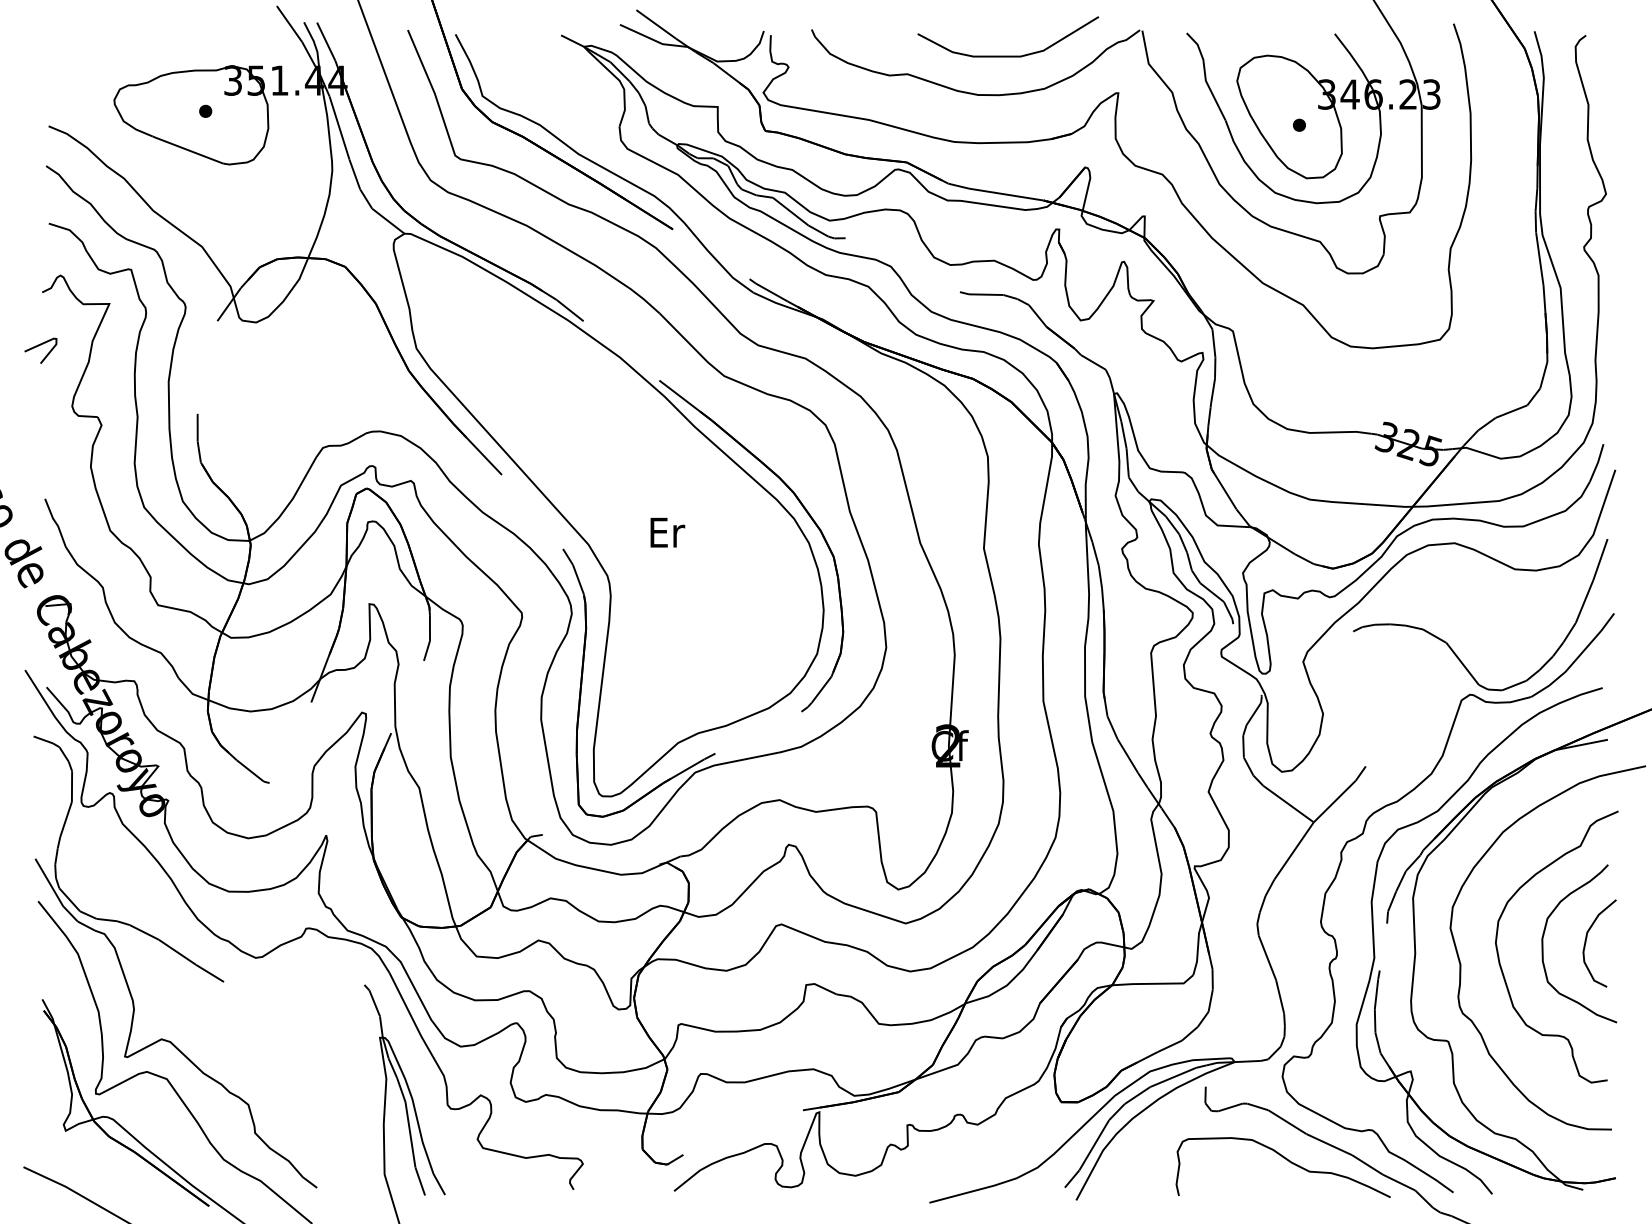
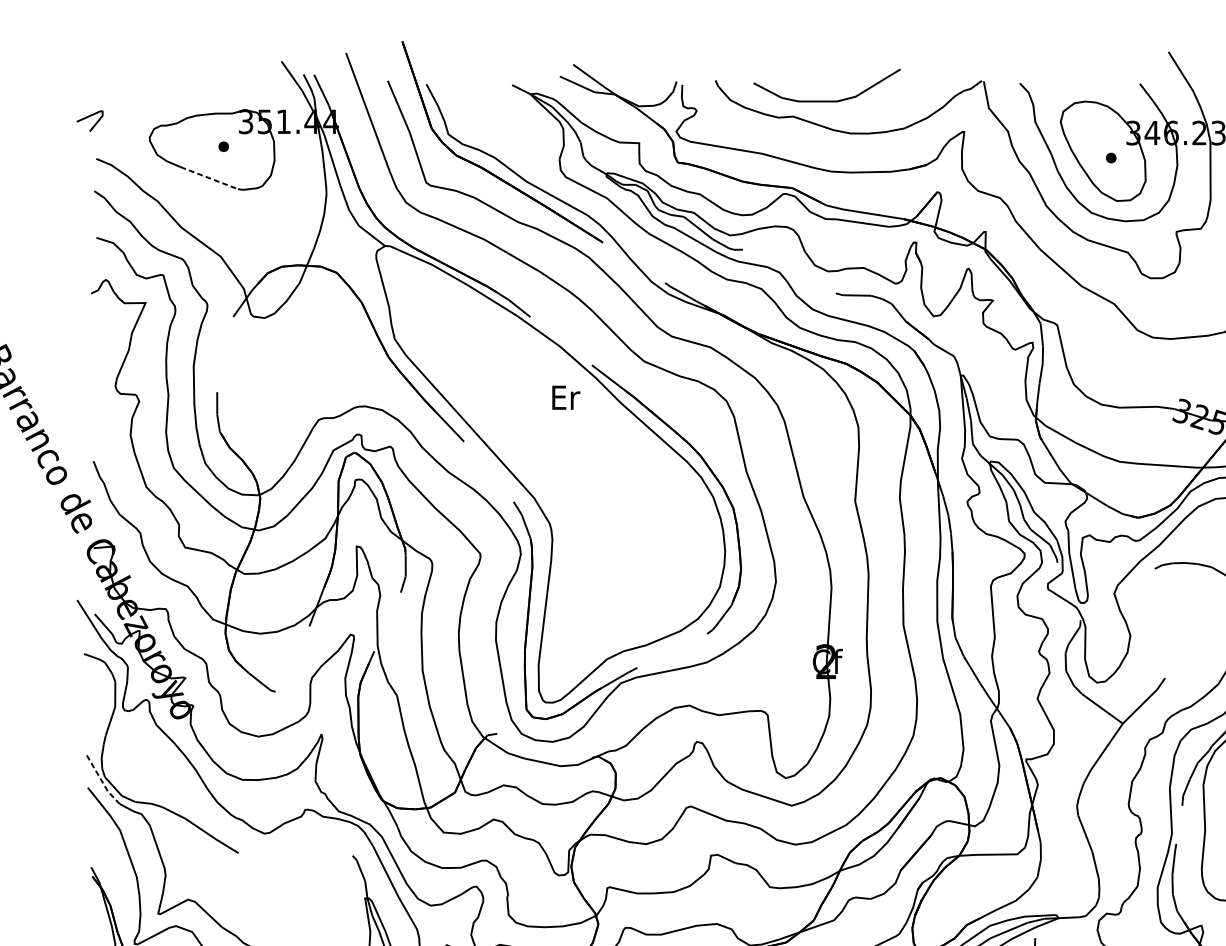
curve: (1008, 55) -> (827, 100), moved
line: (187, 149) -> (208, 177), solid -> dashed
line: (38, 346) -> (88, 117), moved
text: (667, 532) -> (566, 397), moved
line: (55, 892) -> (101, 780), solid -> dashed

